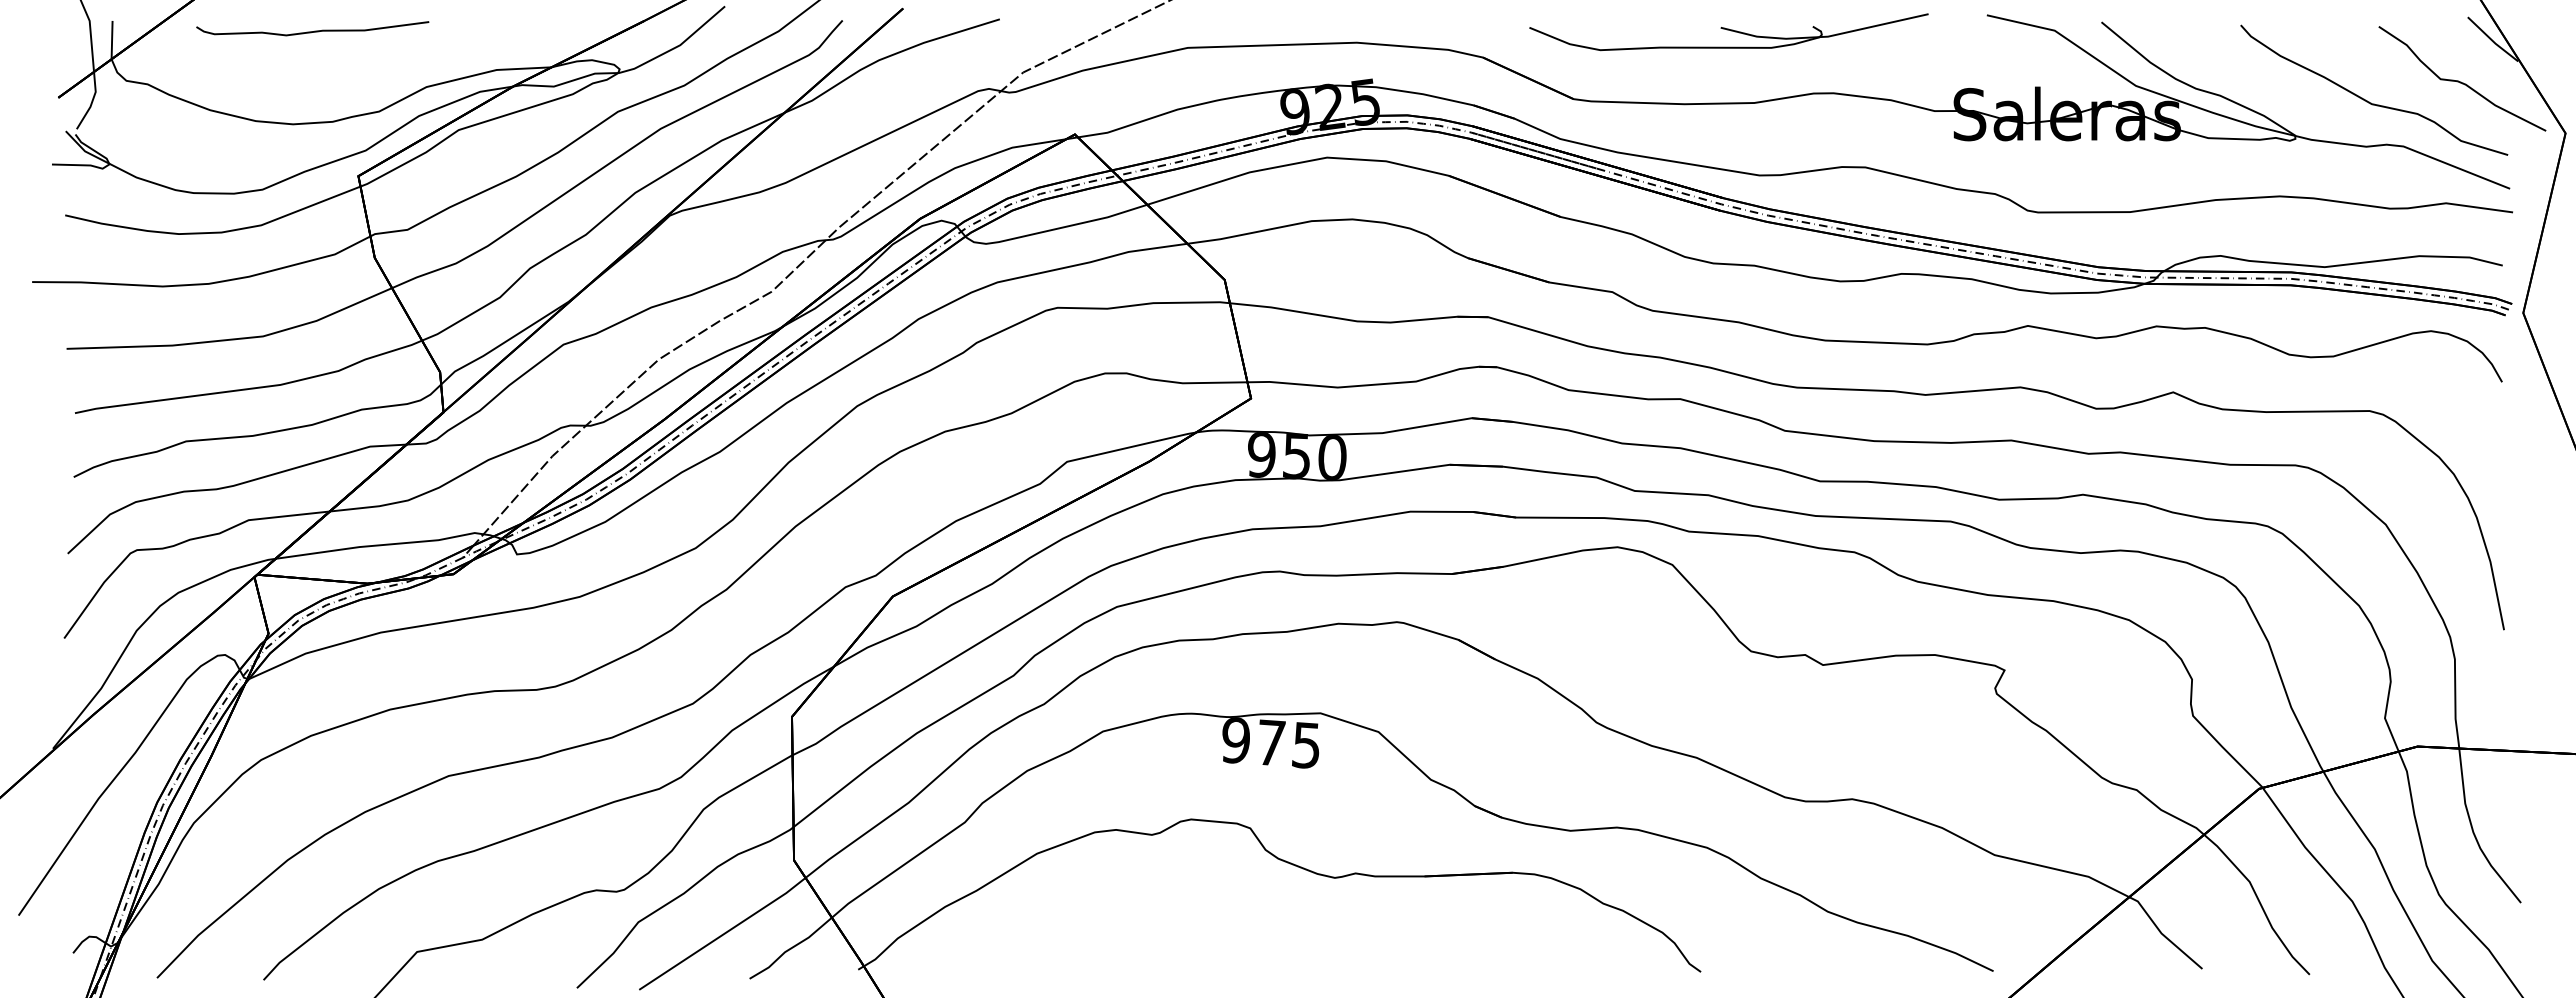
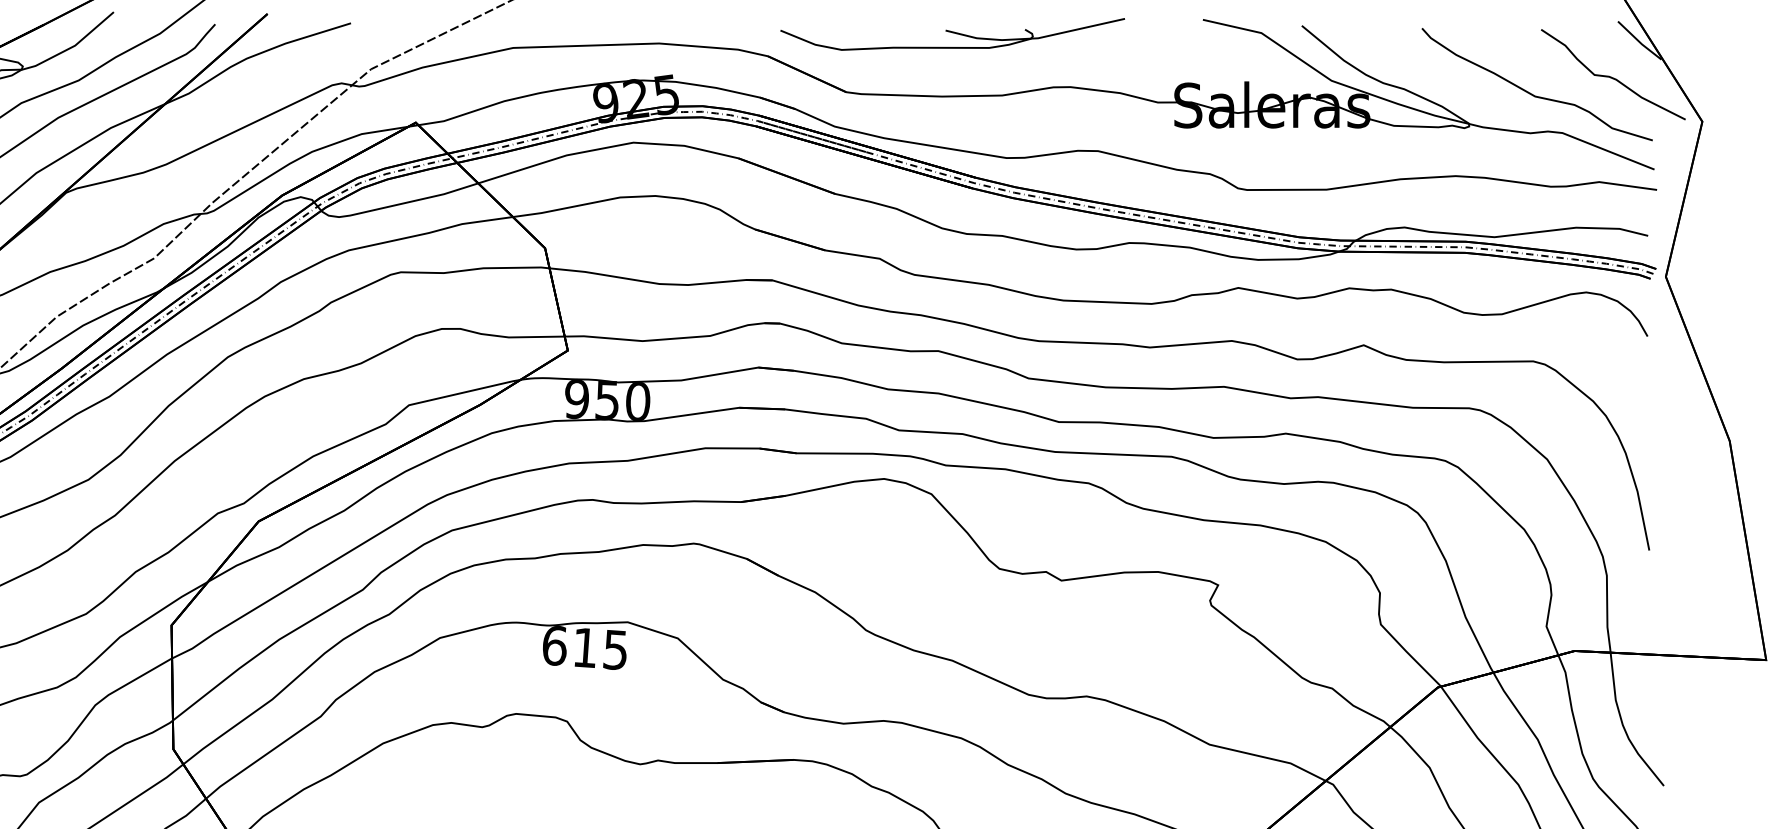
part: (1728, 32) -> (952, 34), moved
text: (1253, 741) -> (569, 646), 975 -> 615

